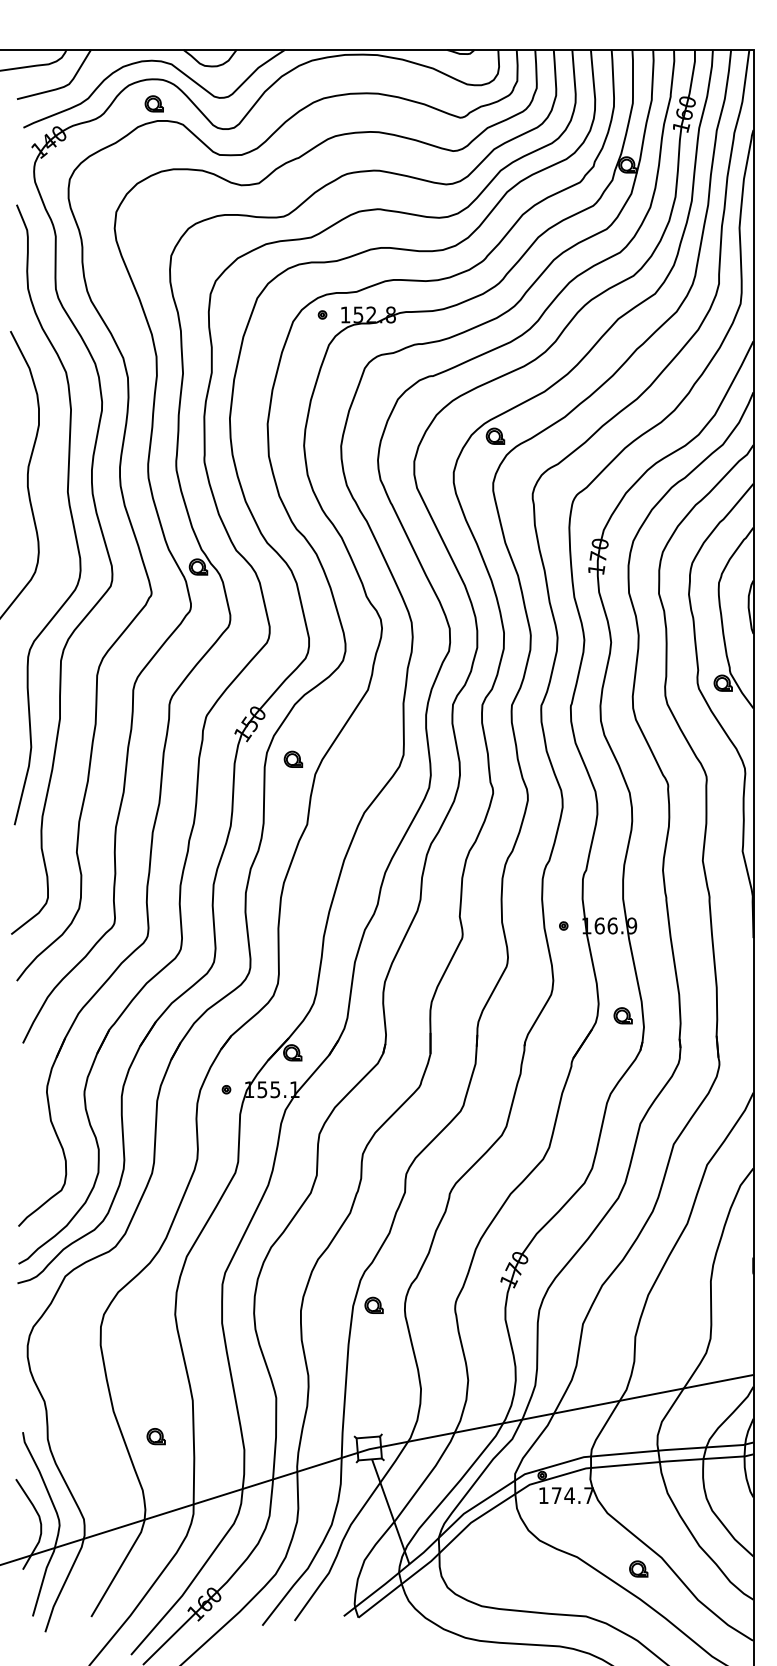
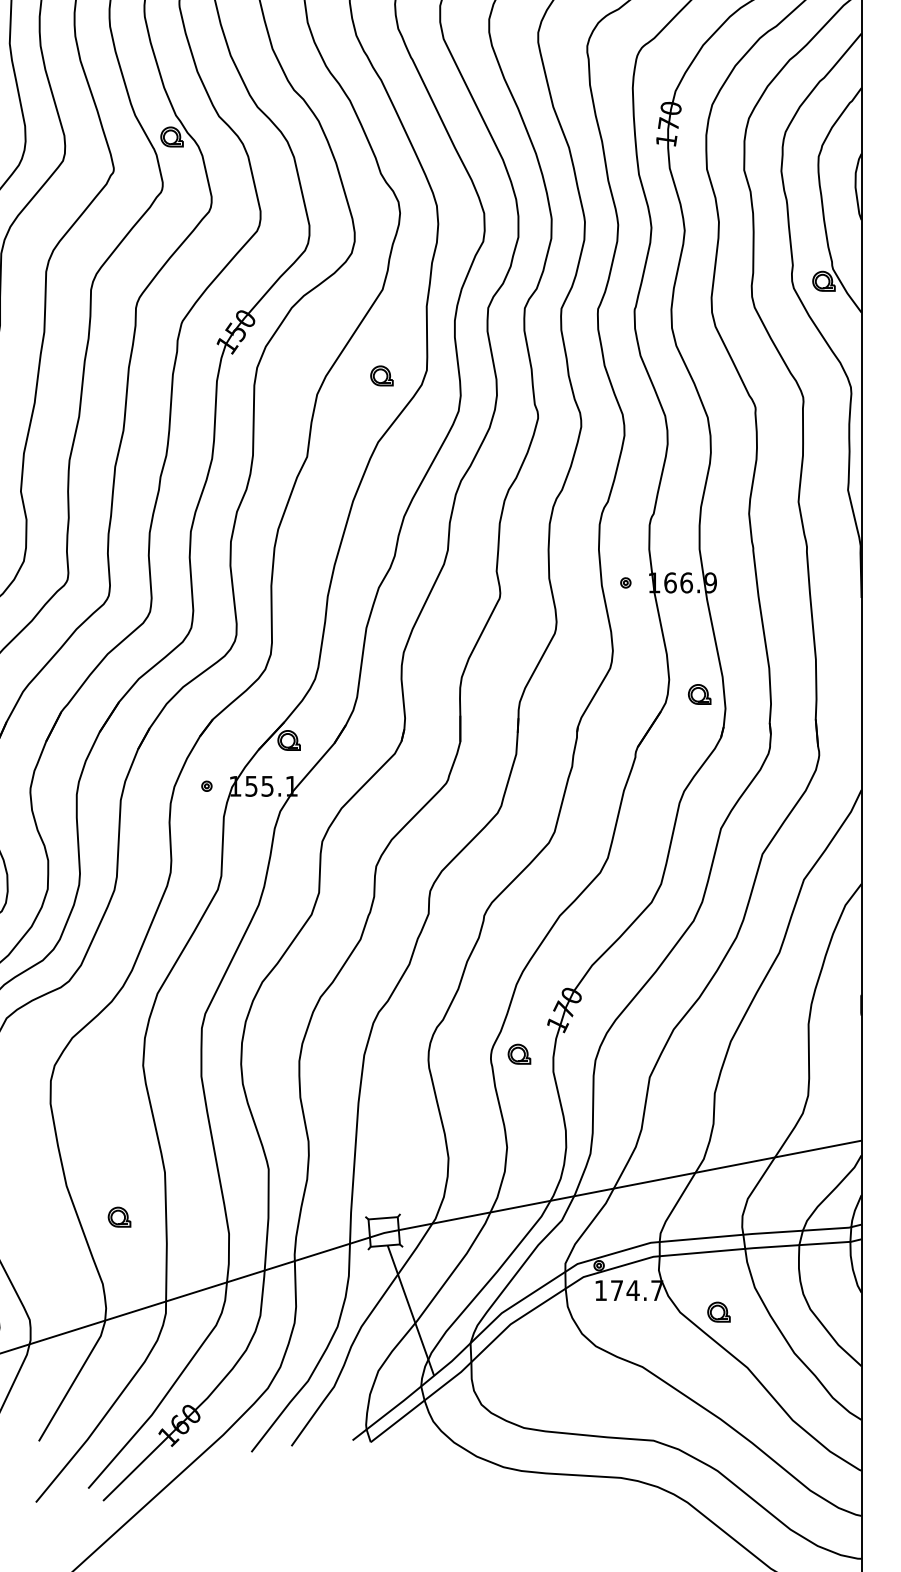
part: (293, 758) -> (382, 374), moved
part: (373, 1304) -> (518, 1053), moved
part: (638, 1568) -> (718, 1311), moved

